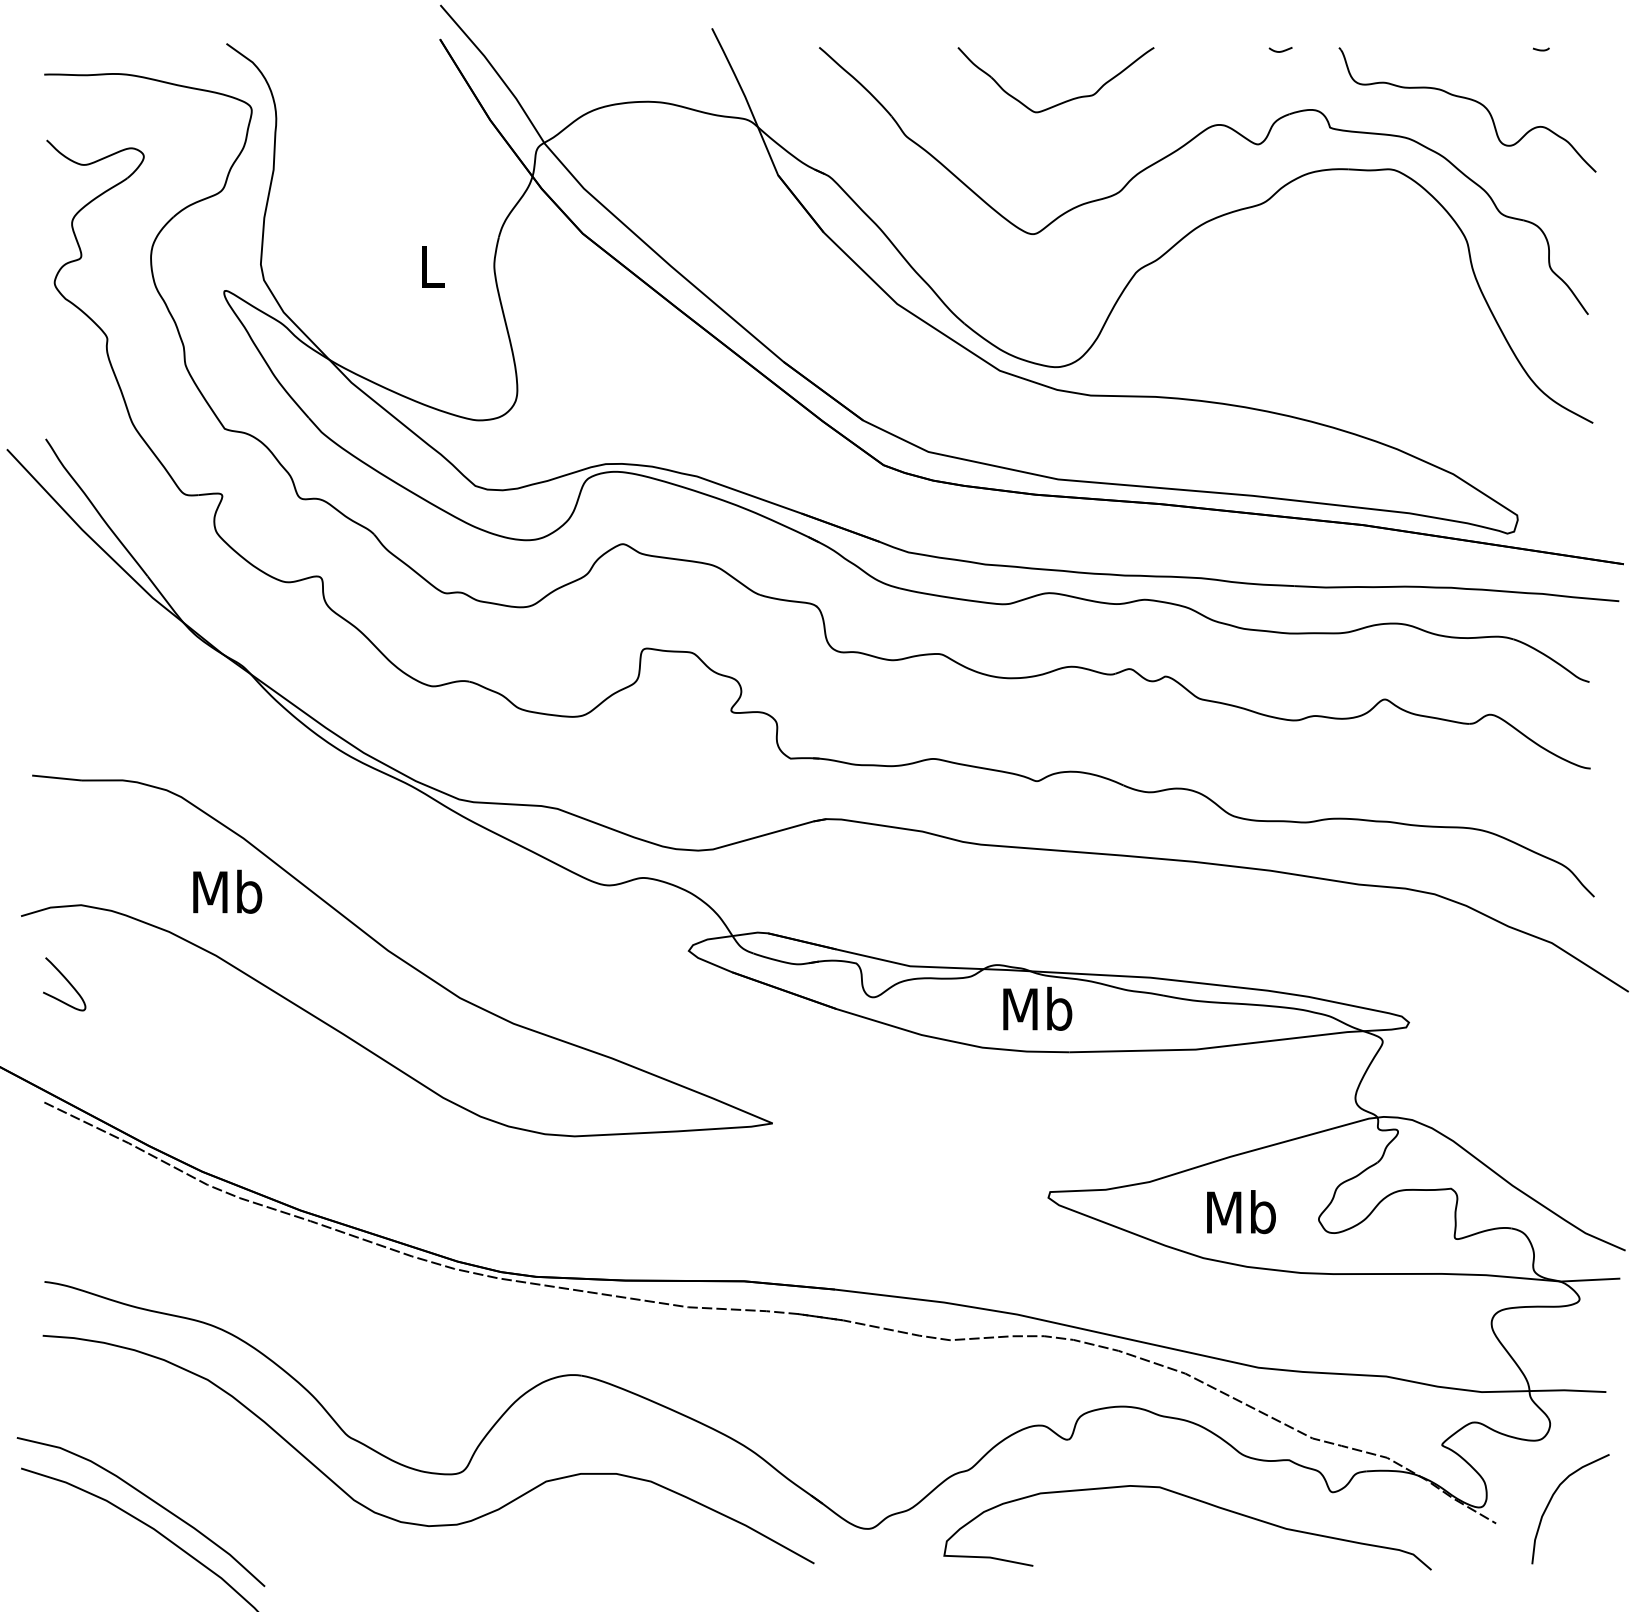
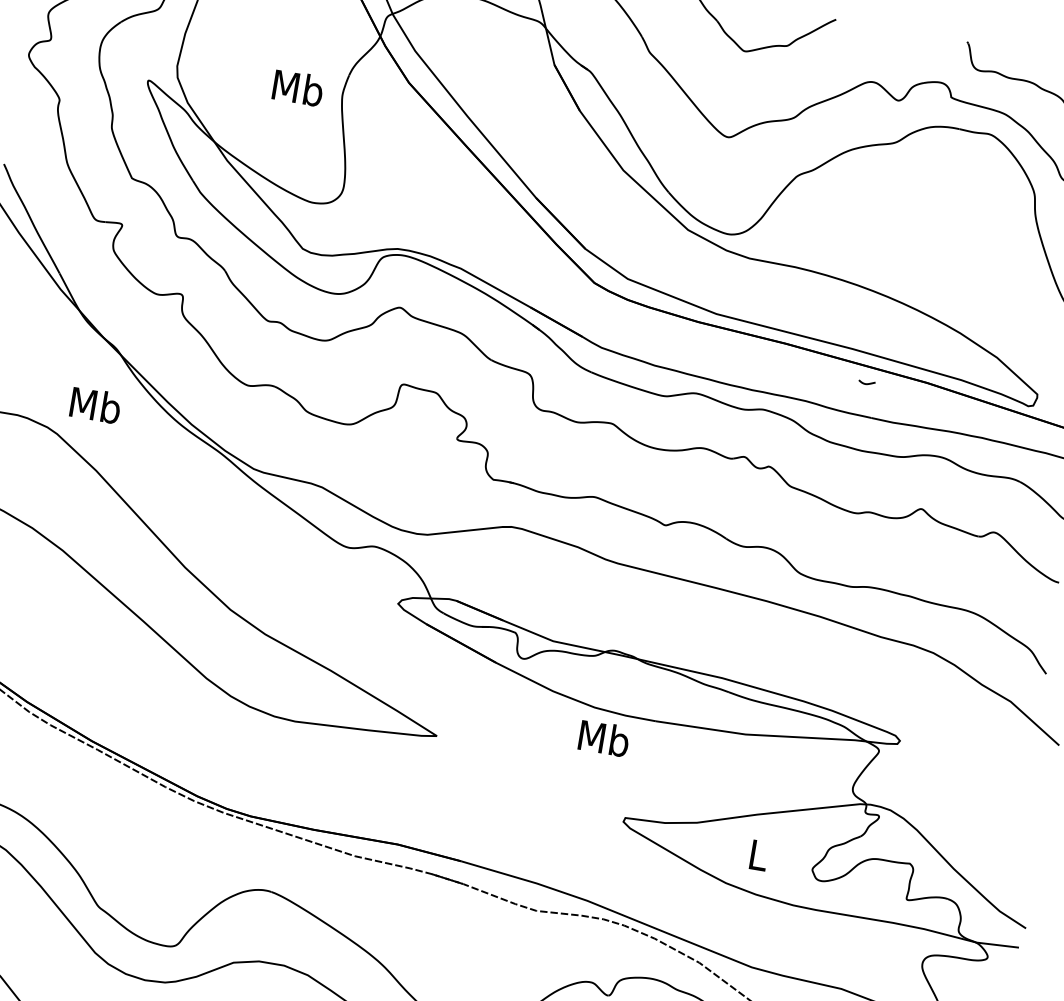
curve: (1281, 50) -> (867, 383), moved
text: (431, 266) -> (297, 88), L -> Mb
text: (227, 891) -> (95, 405), moved
text: (1037, 1008) -> (604, 738), moved
text: (1241, 1212) -> (758, 855), Mb -> L

